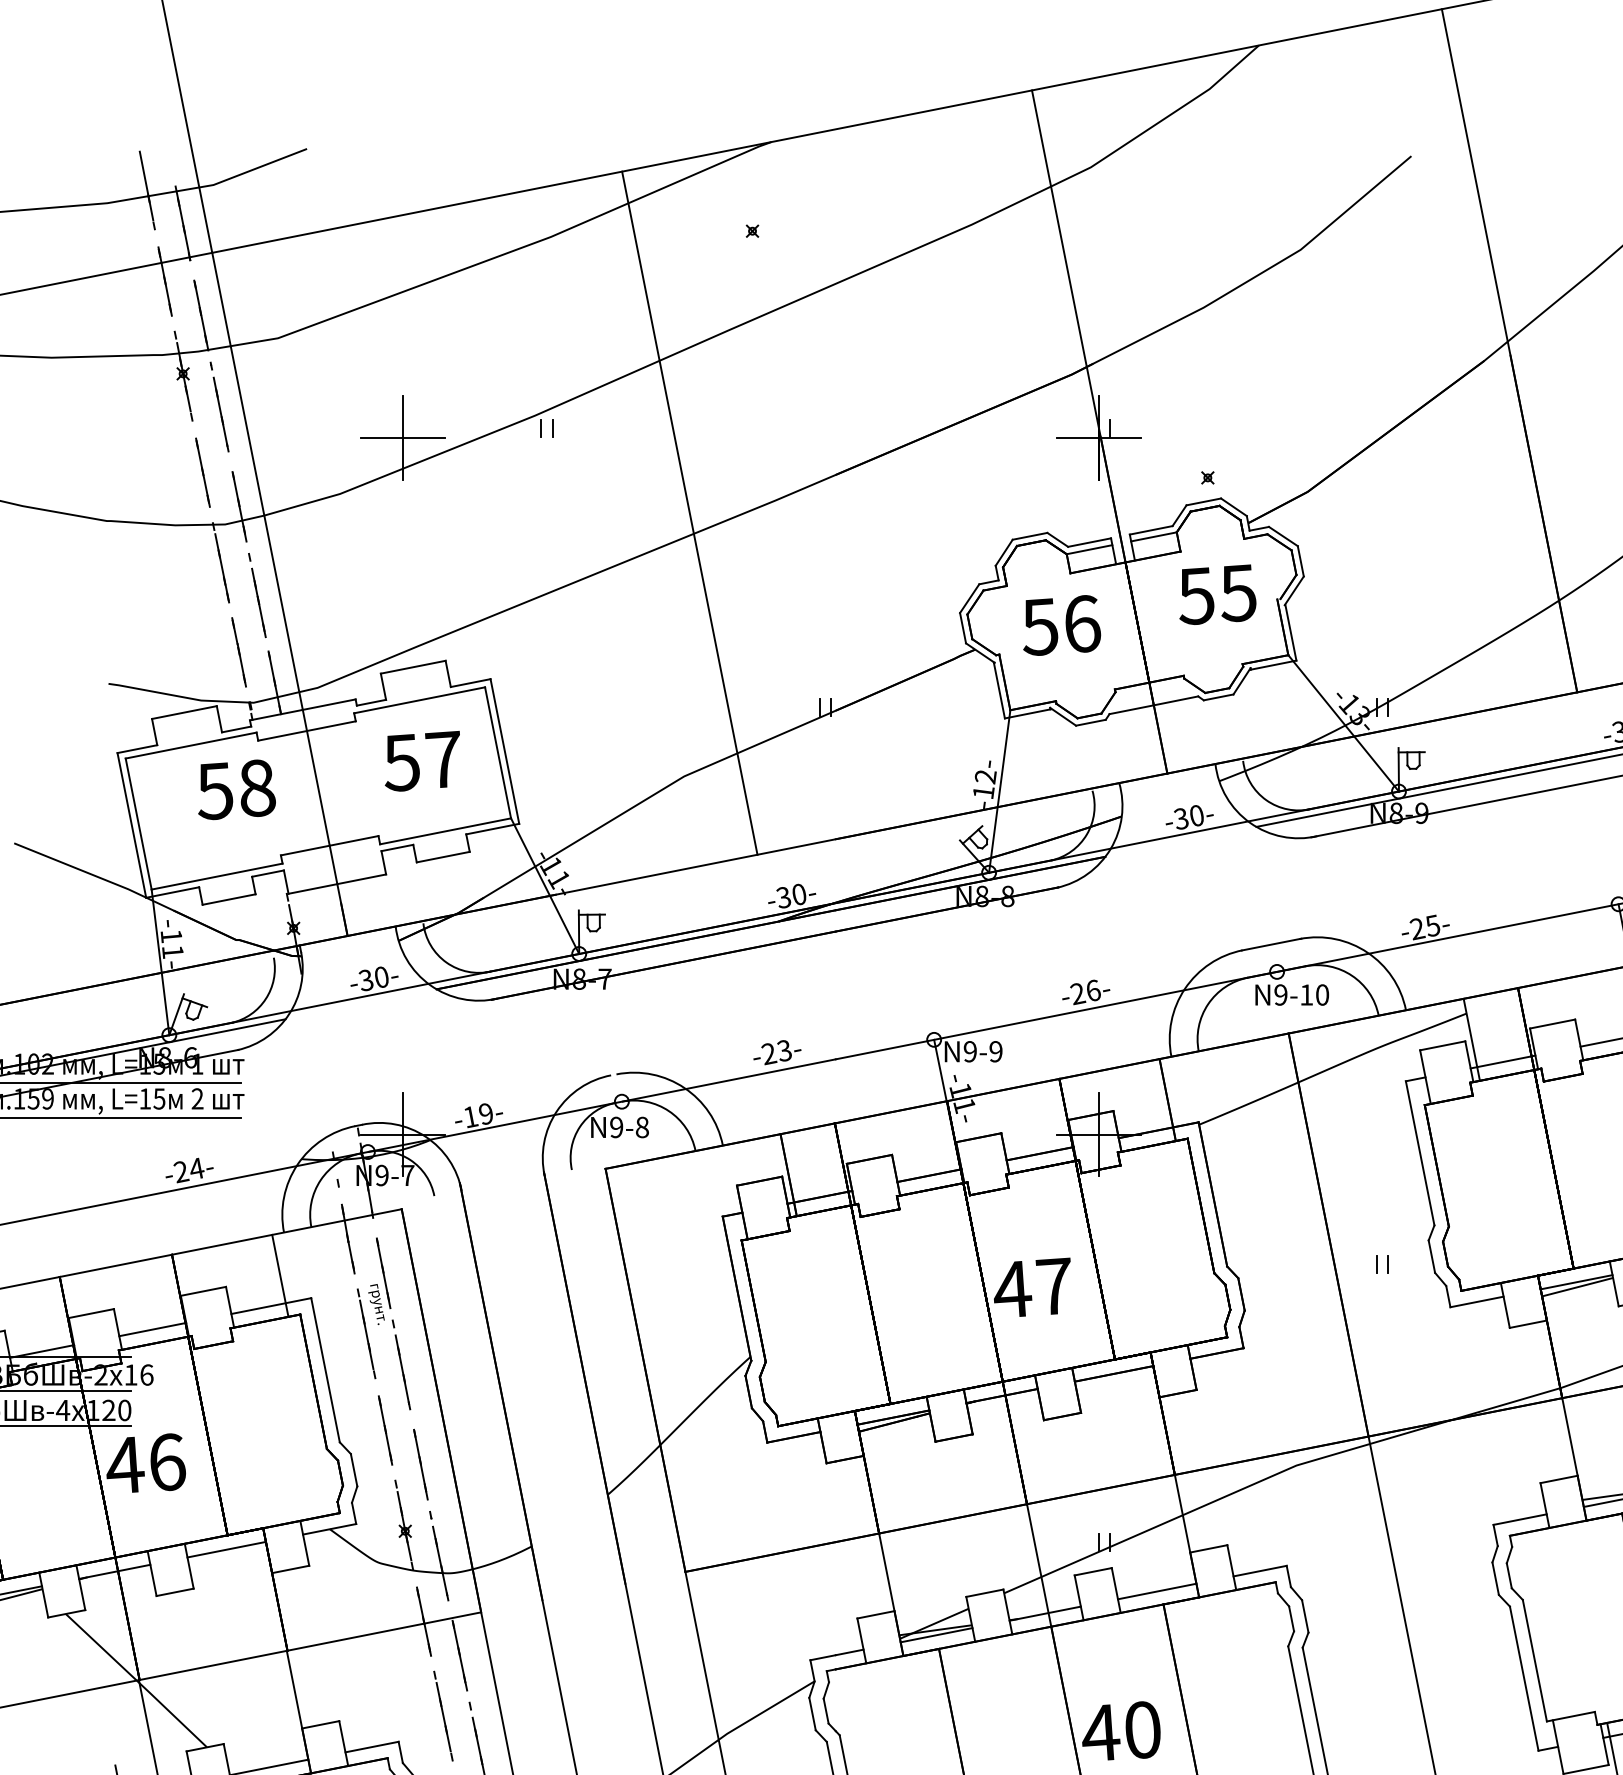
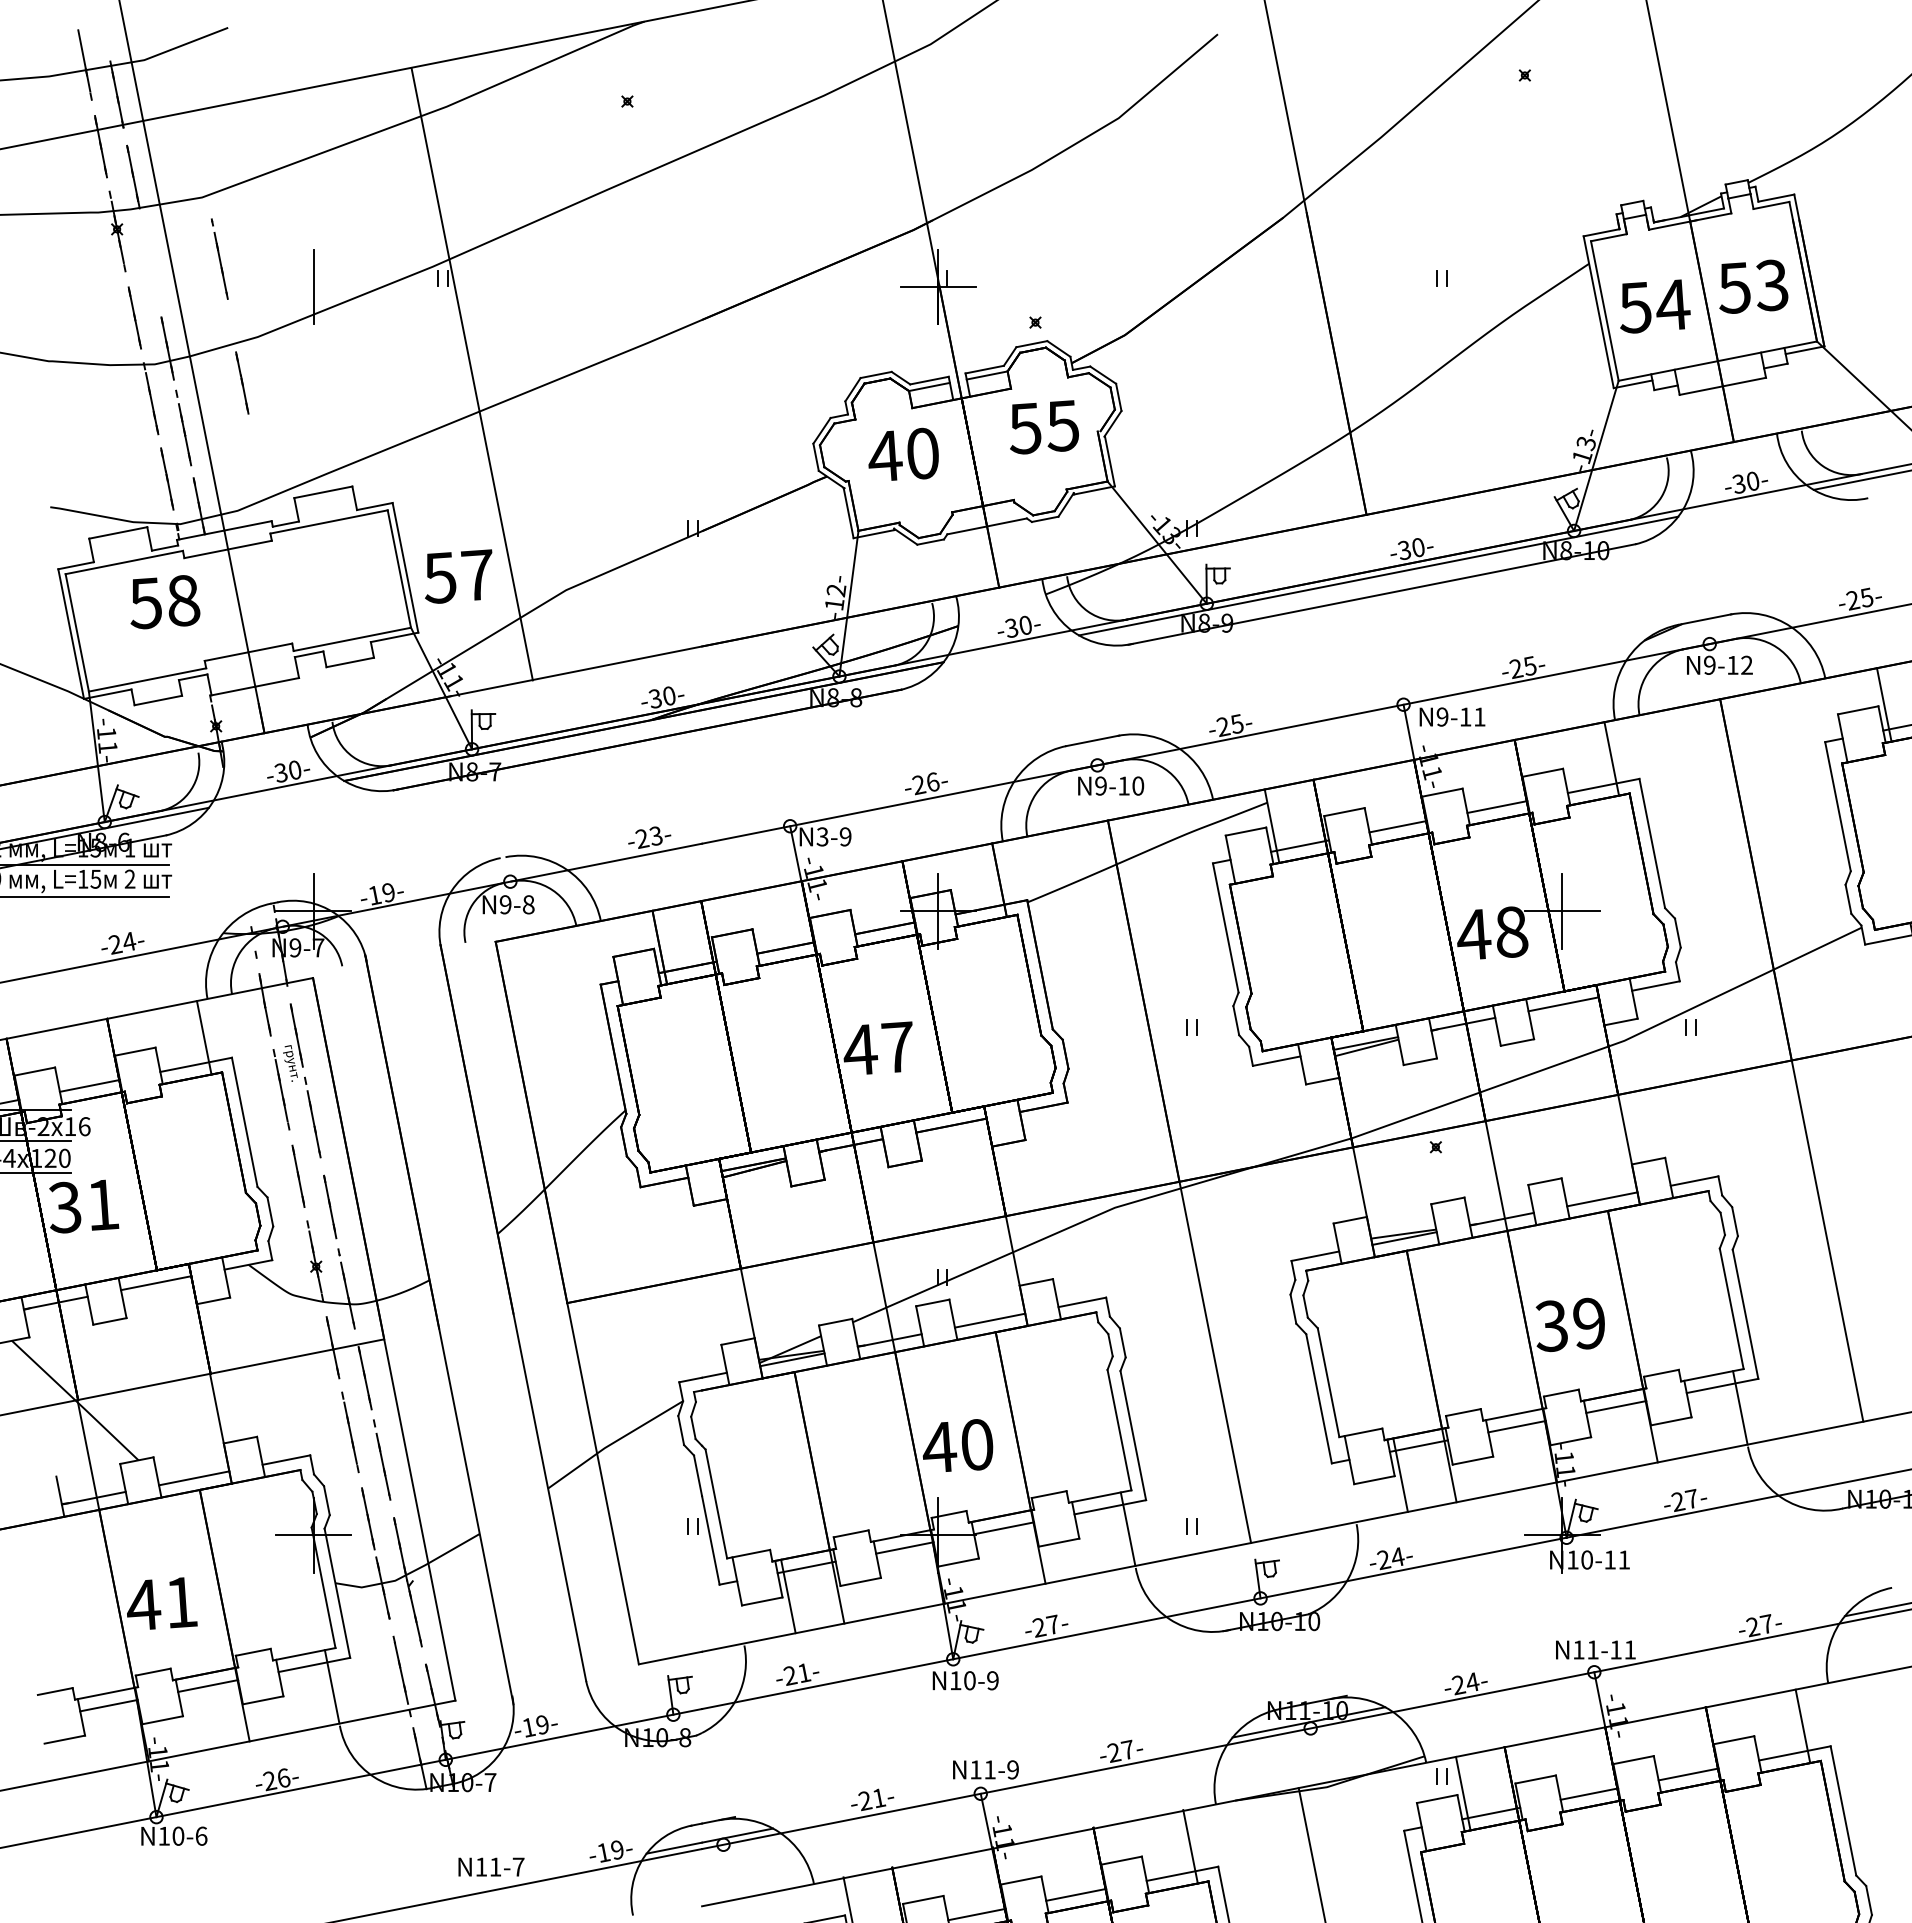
line: (219, 406) -> (219, 258), moved
line: (402, 438) -> (313, 287), removed
line: (689, 513) -> (471, 374), moved
line: (323, 544) -> (242, 382), added
text: (1060, 625) -> (903, 454), 56 -> 40
text: (422, 761) -> (458, 576), moved
text: (970, 1051) -> (822, 836), N9-9 -> N3-9
text: (145, 1464) -> (83, 1206), 46 -> 31

